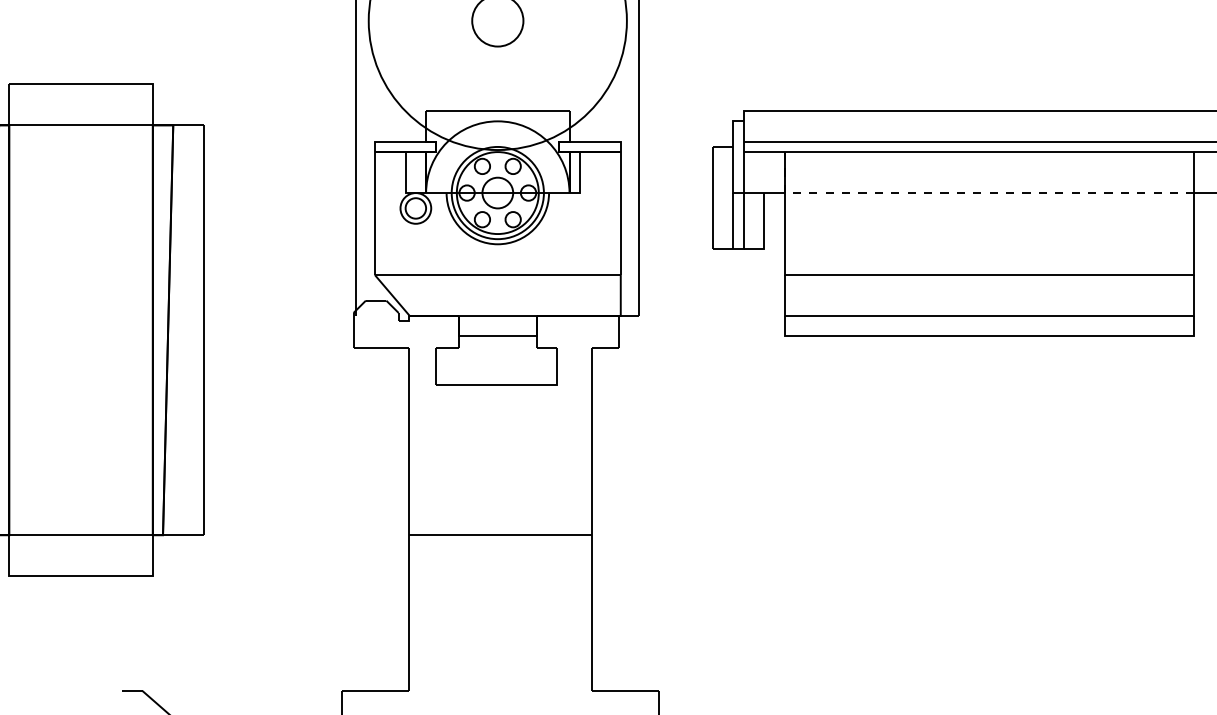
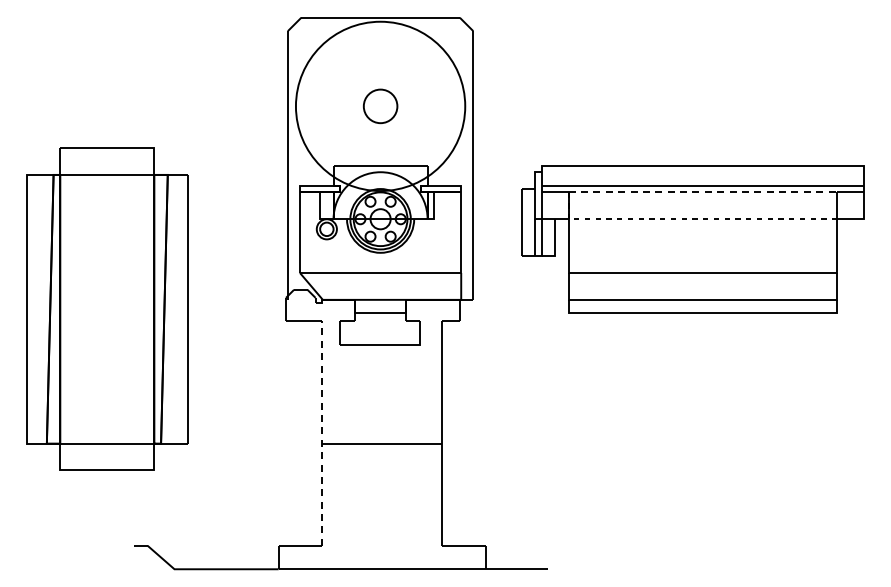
line: (990, 152) -> (703, 192), solid -> dashed
line: (409, 519) -> (322, 433), solid -> dashed

